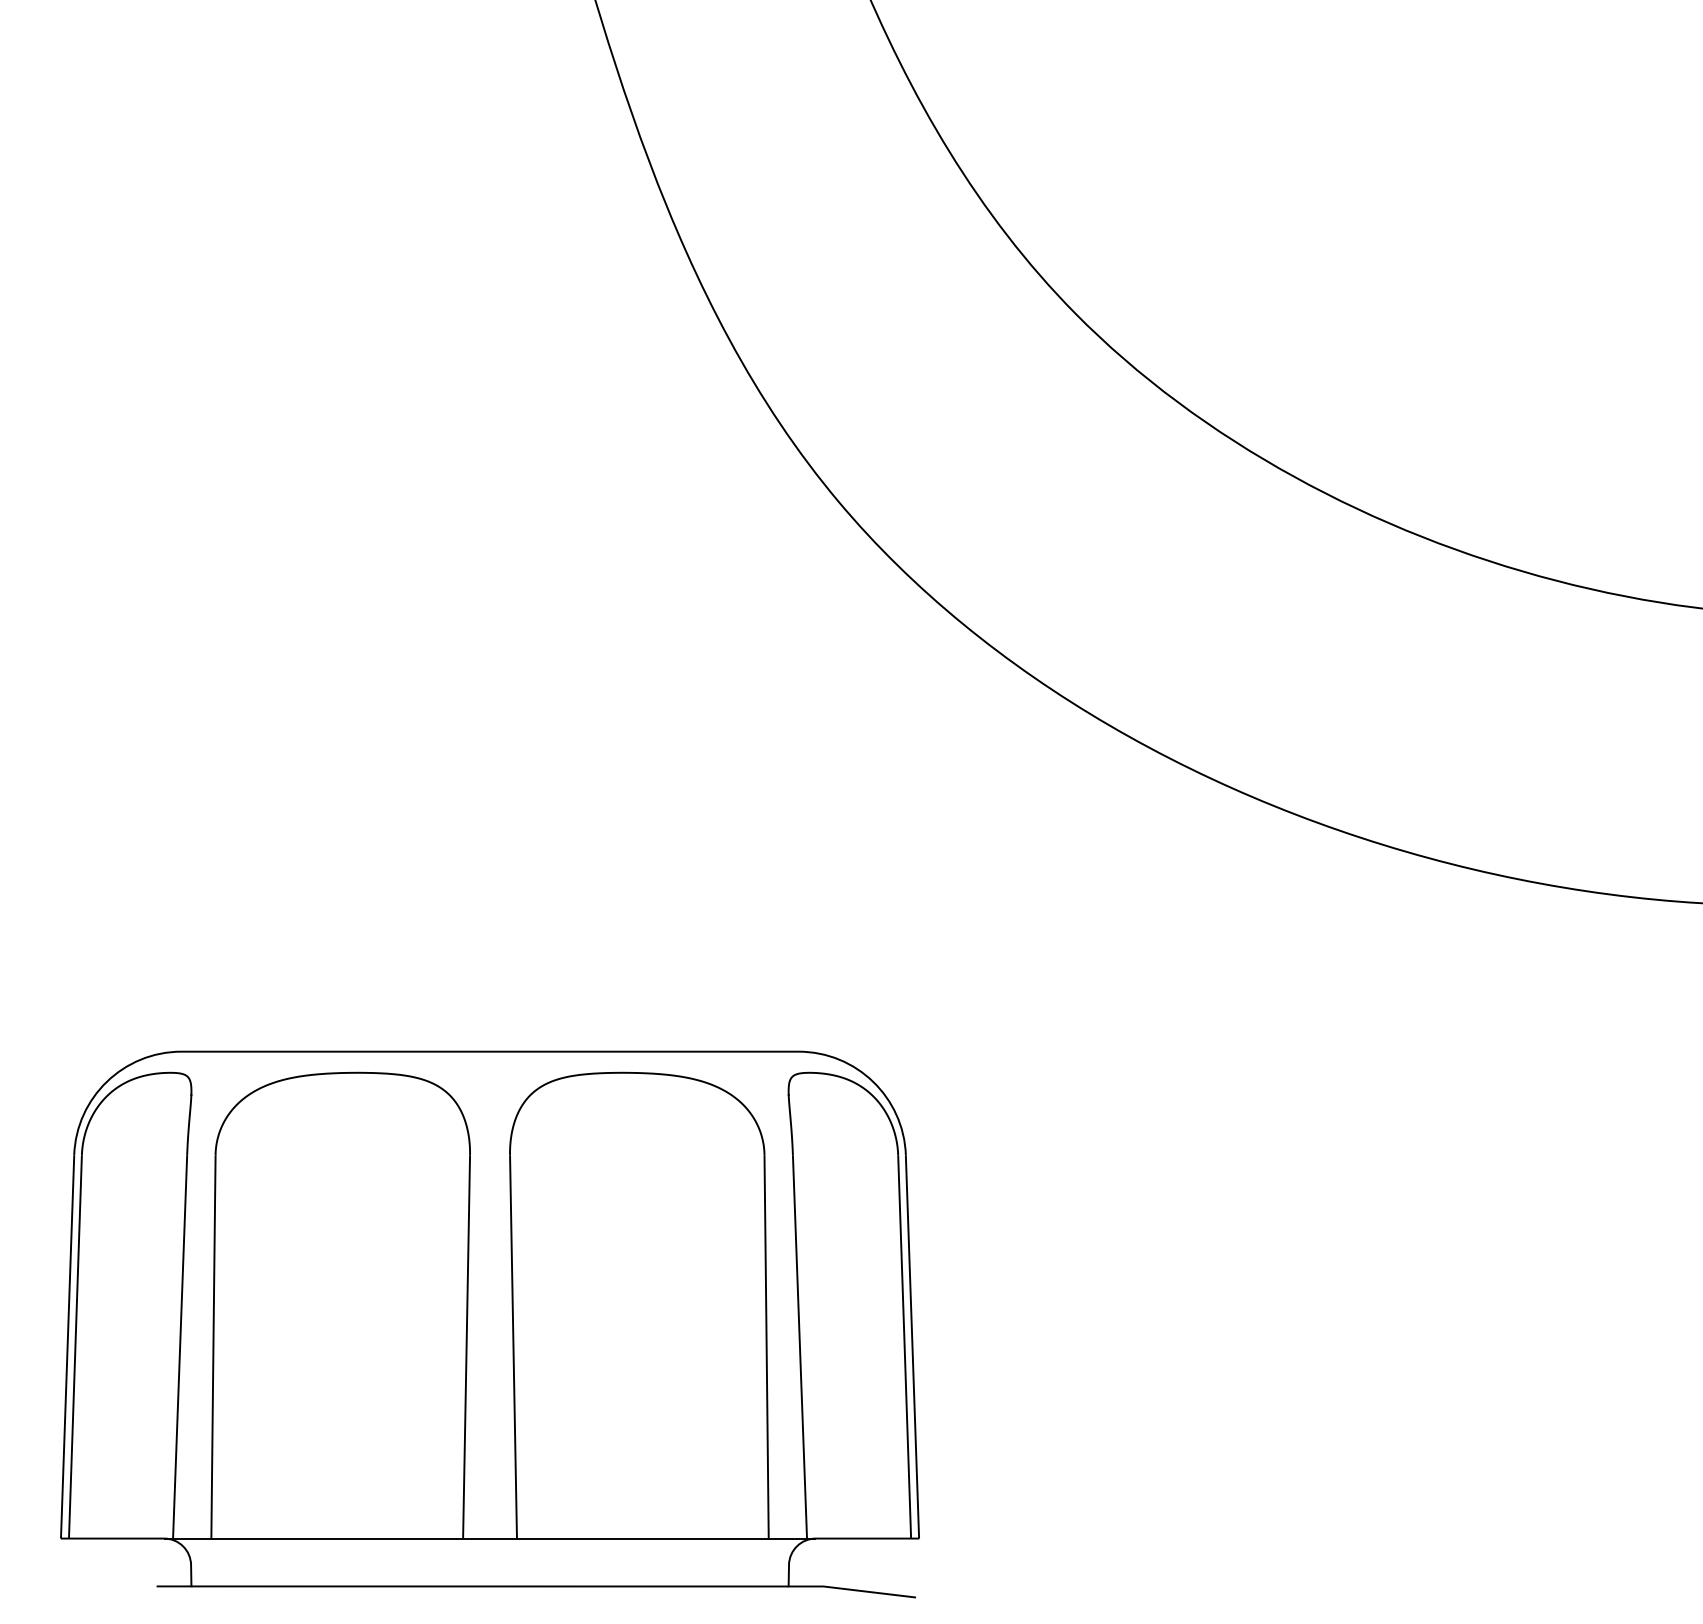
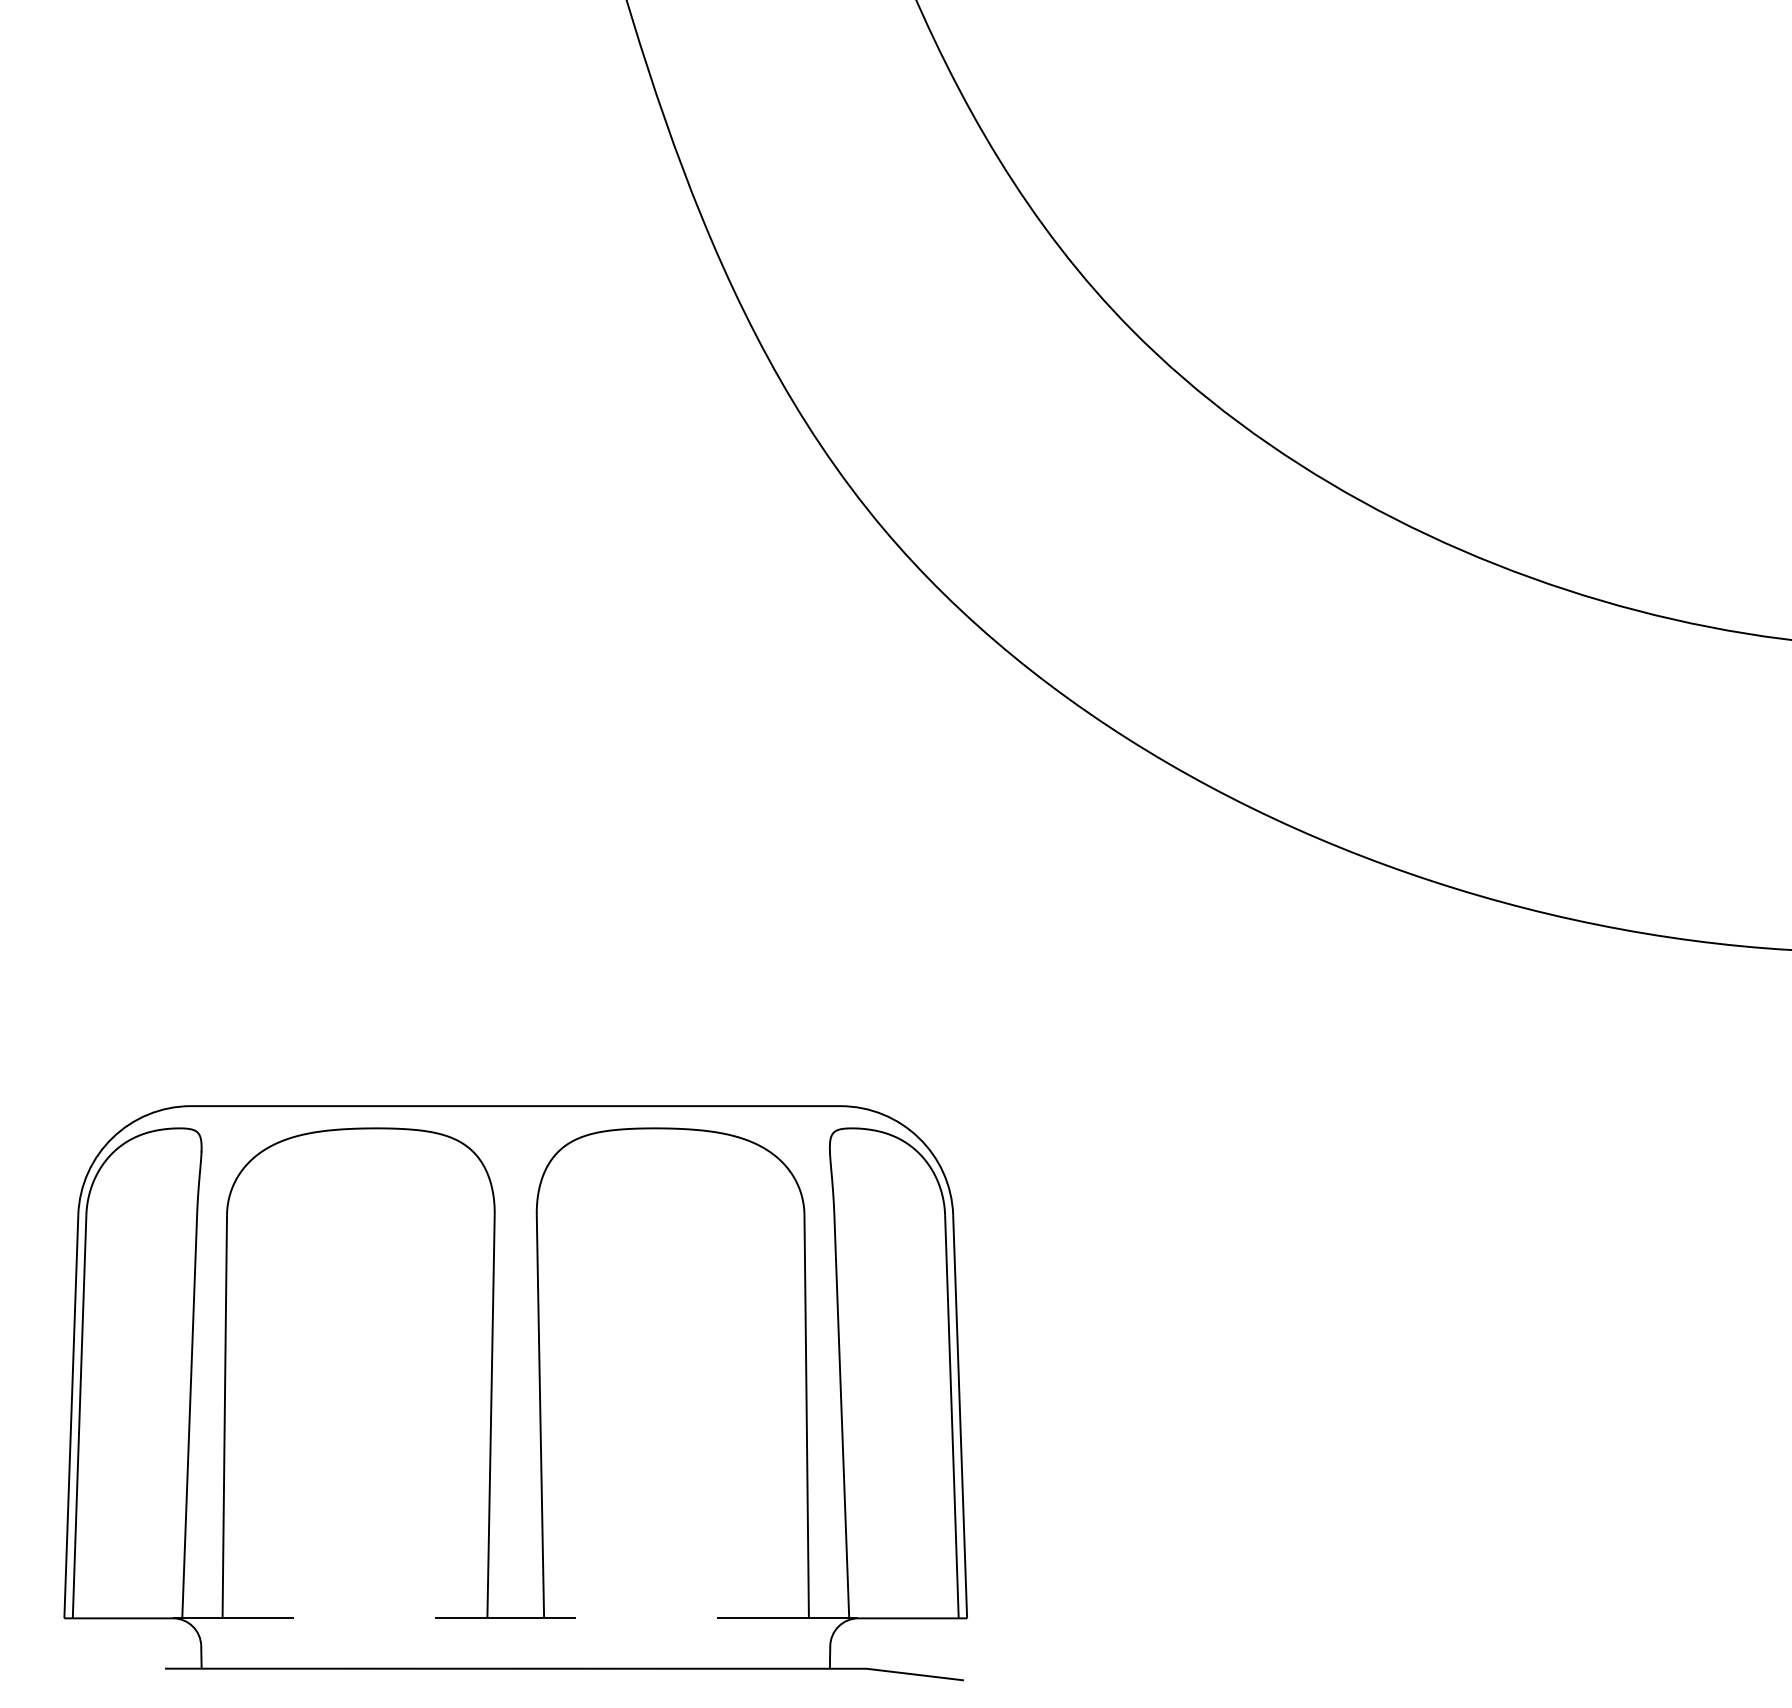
line: (490, 1538) -> (516, 1618), solid -> dashed

